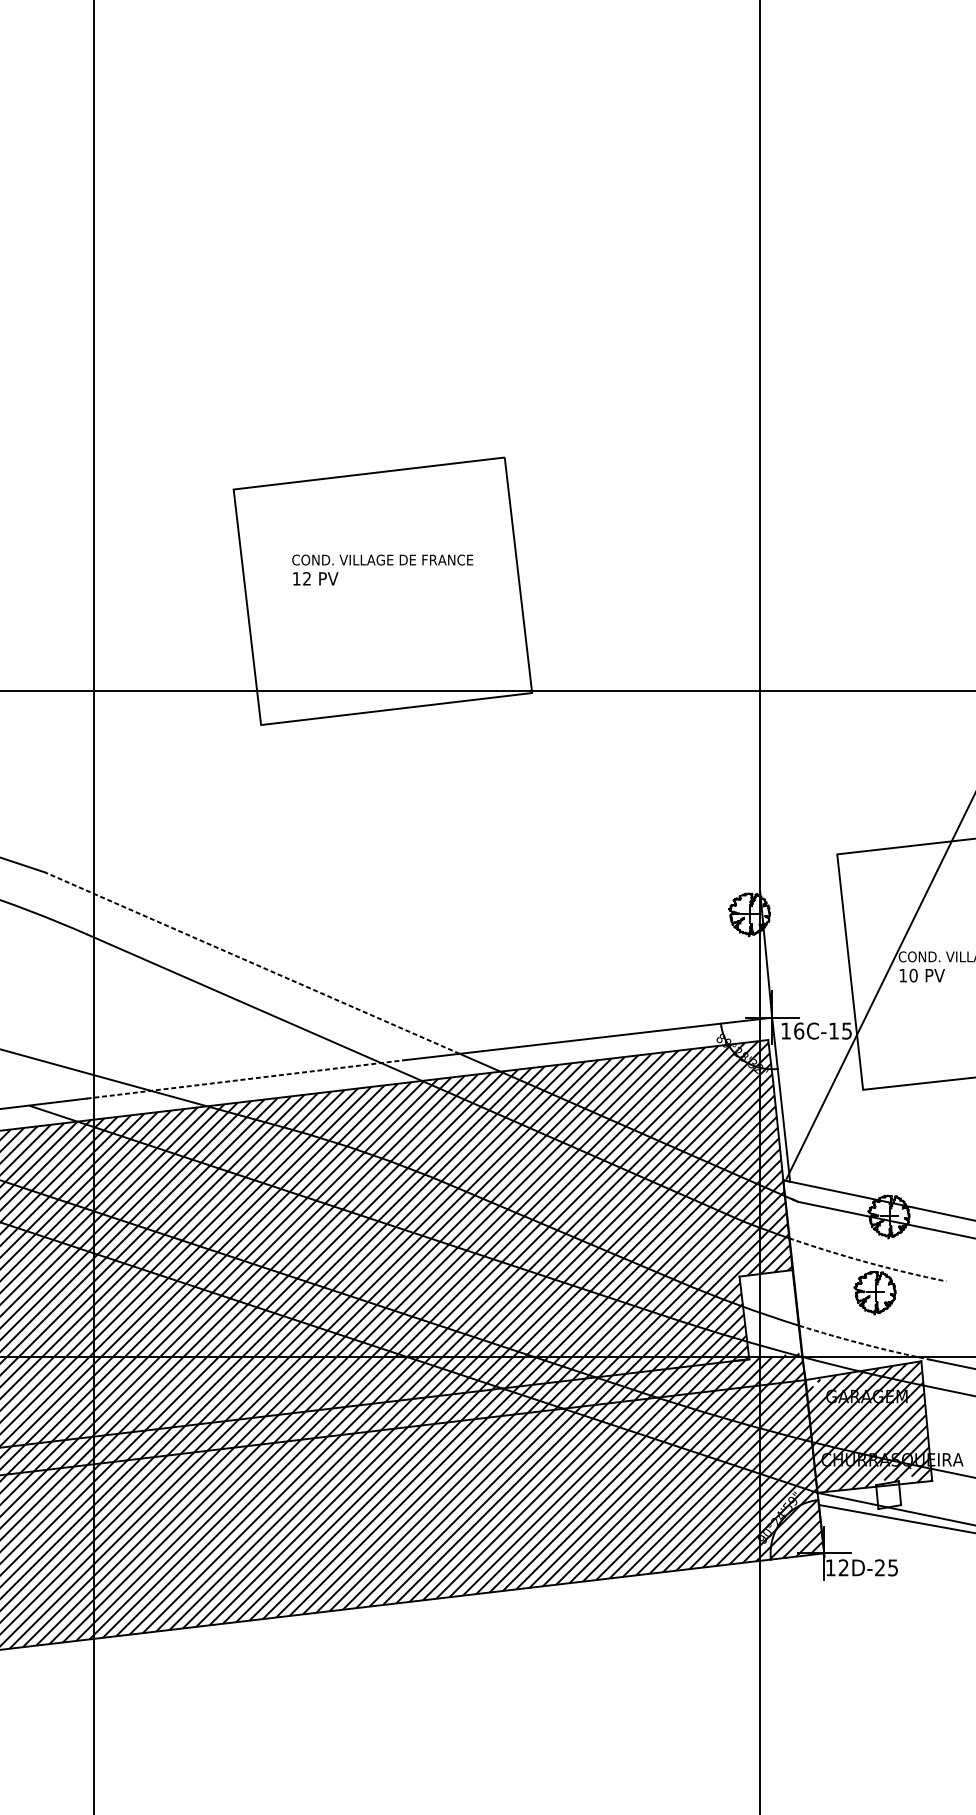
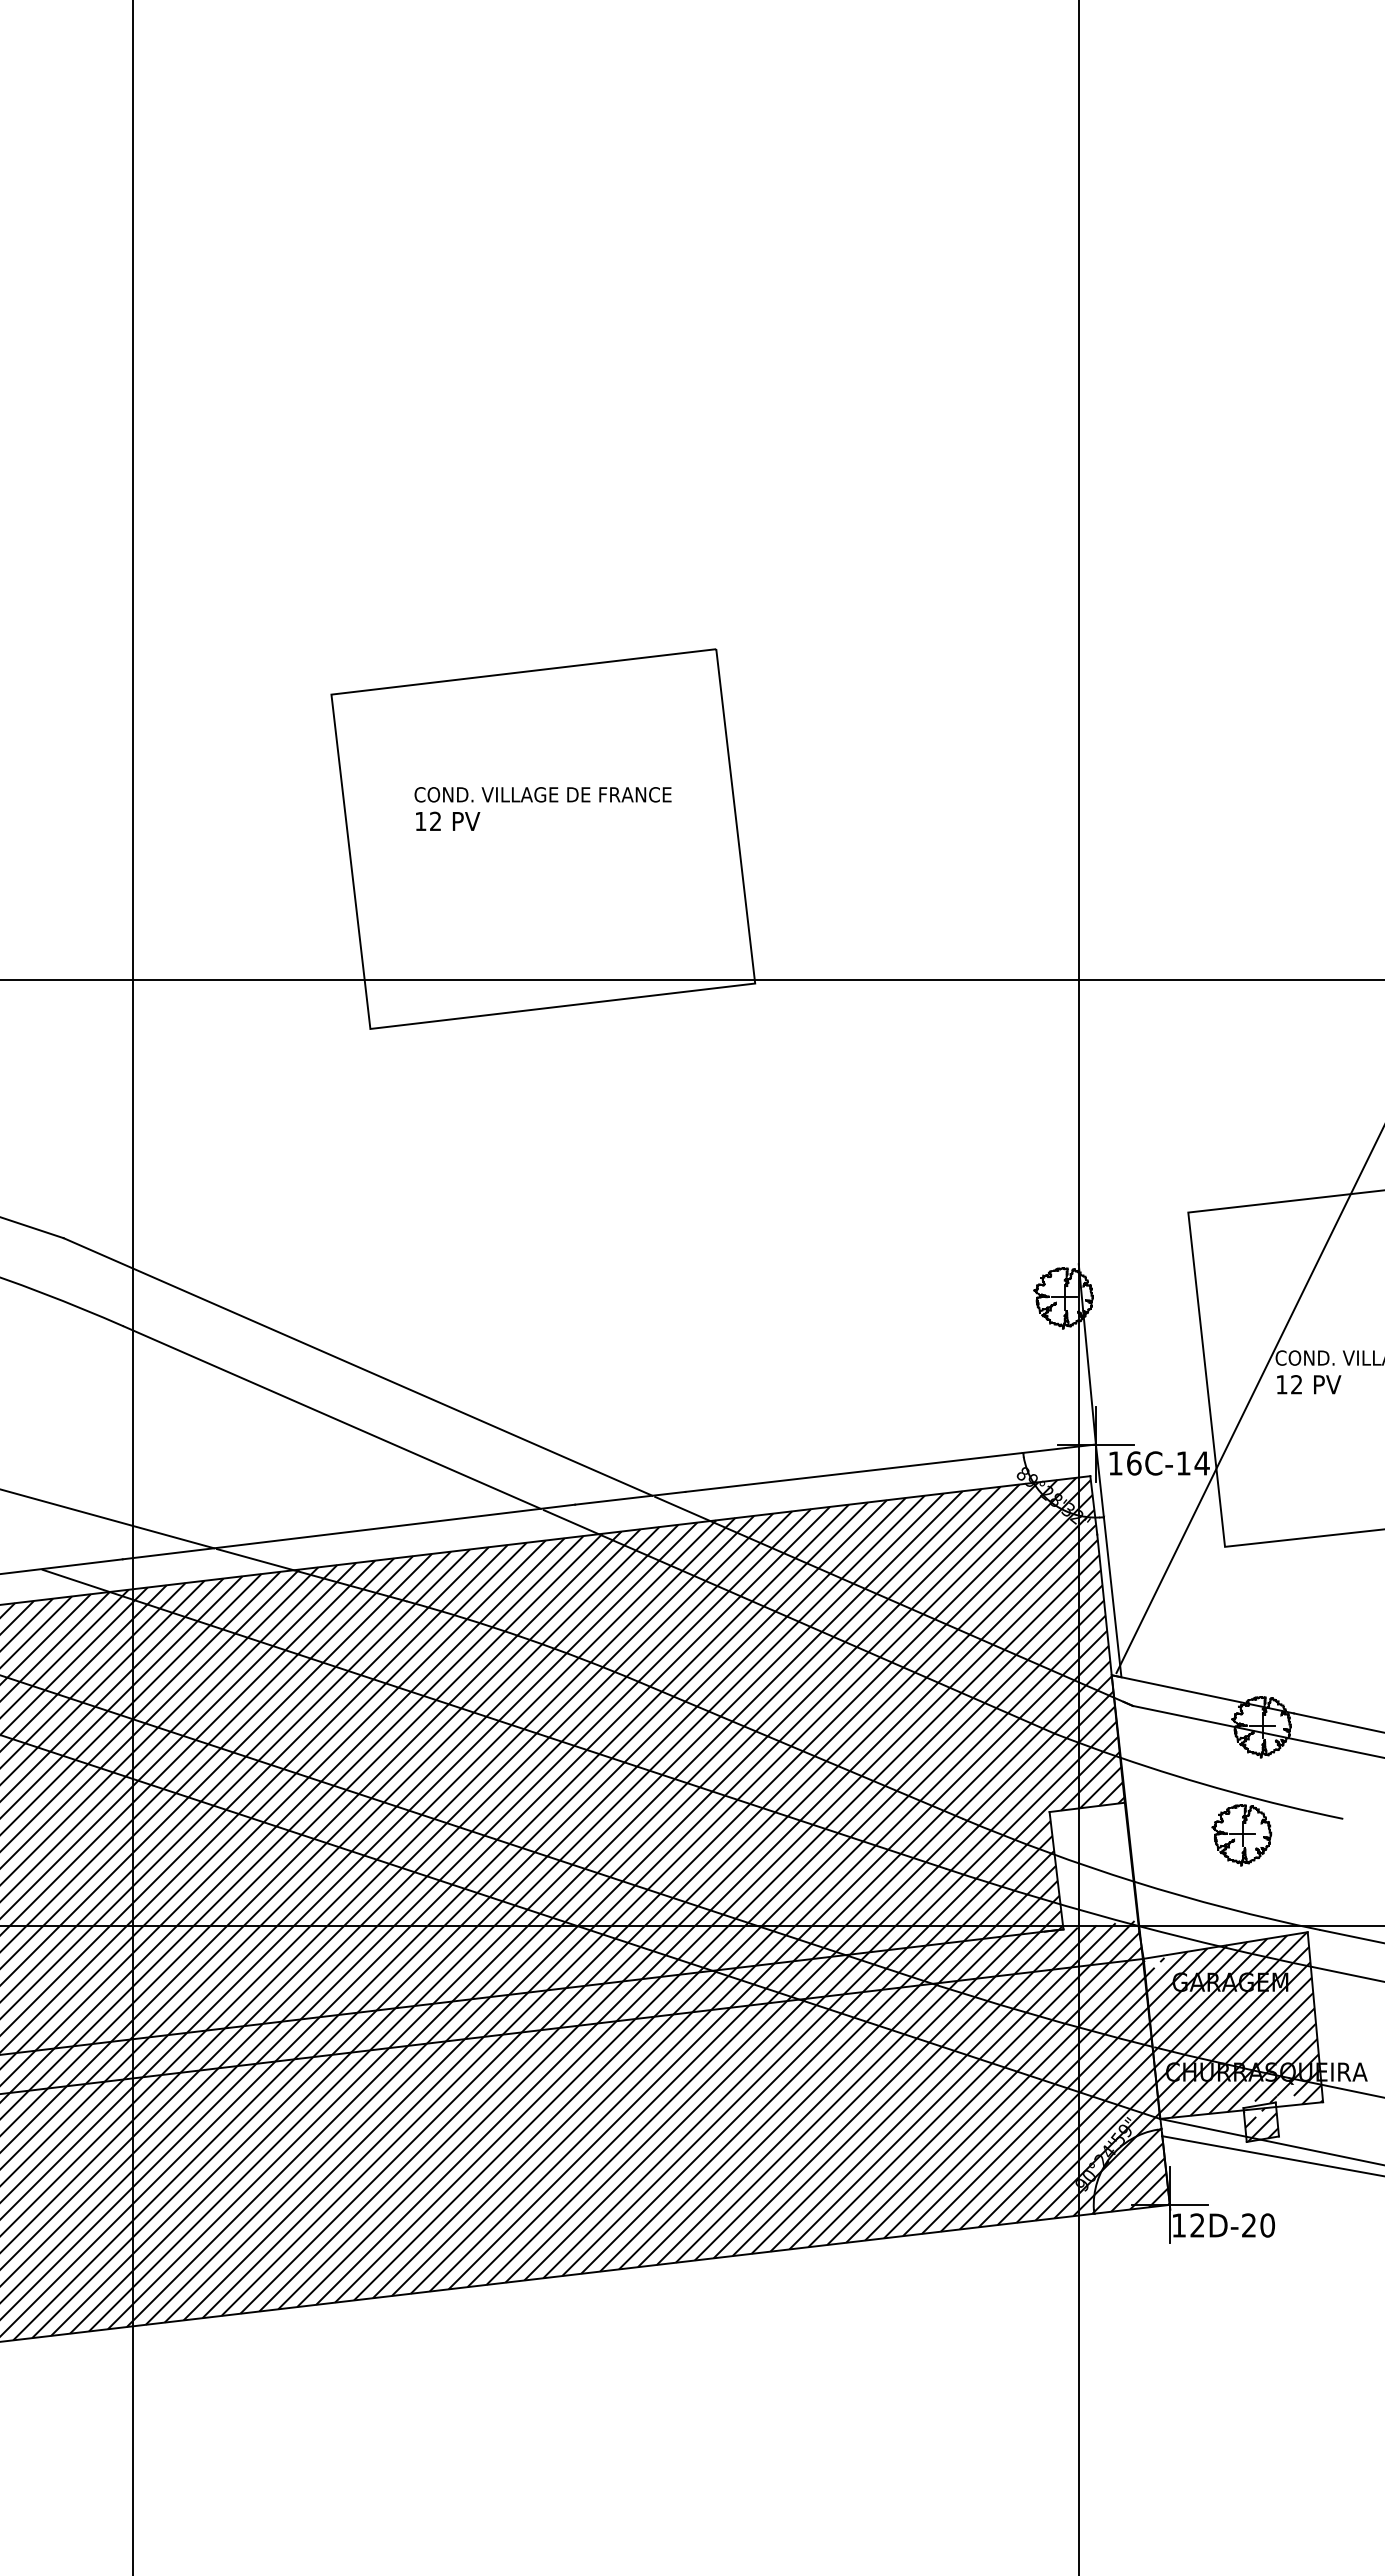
line: (252, 962) -> (357, 1366), dashed -> solid
text: (913, 975) -> (1296, 1384), 10 -> 12
text: (846, 1031) -> (1201, 1463), 16C-15 -> 16C-14
line: (245, 1079) -> (348, 1532), dashed -> solid
arc: (866, 1262) -> (1230, 1791), dashed -> solid
arc: (864, 1344) -> (1226, 1908), dashed -> solid
hatch: (888, 1496) -> (1260, 2124), added
text: (893, 1567) -> (1267, 2225), 12D-25 -> 12D-20

